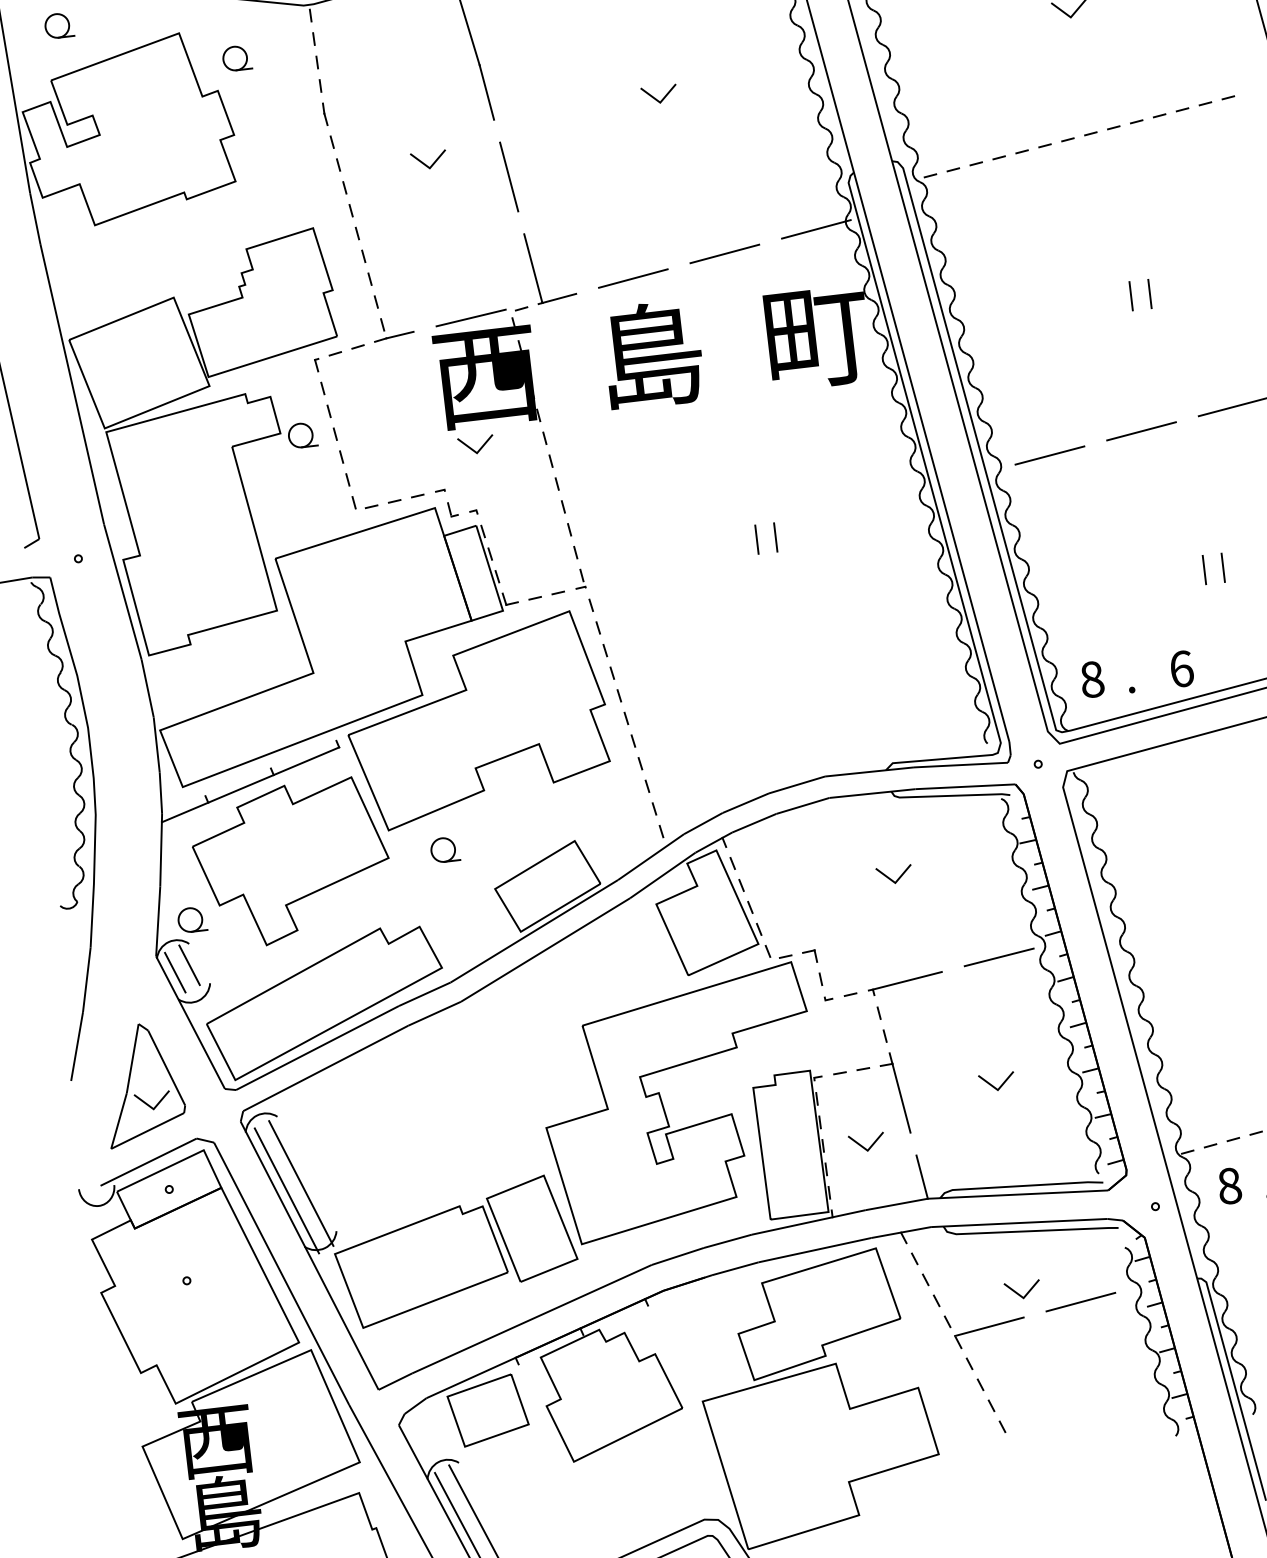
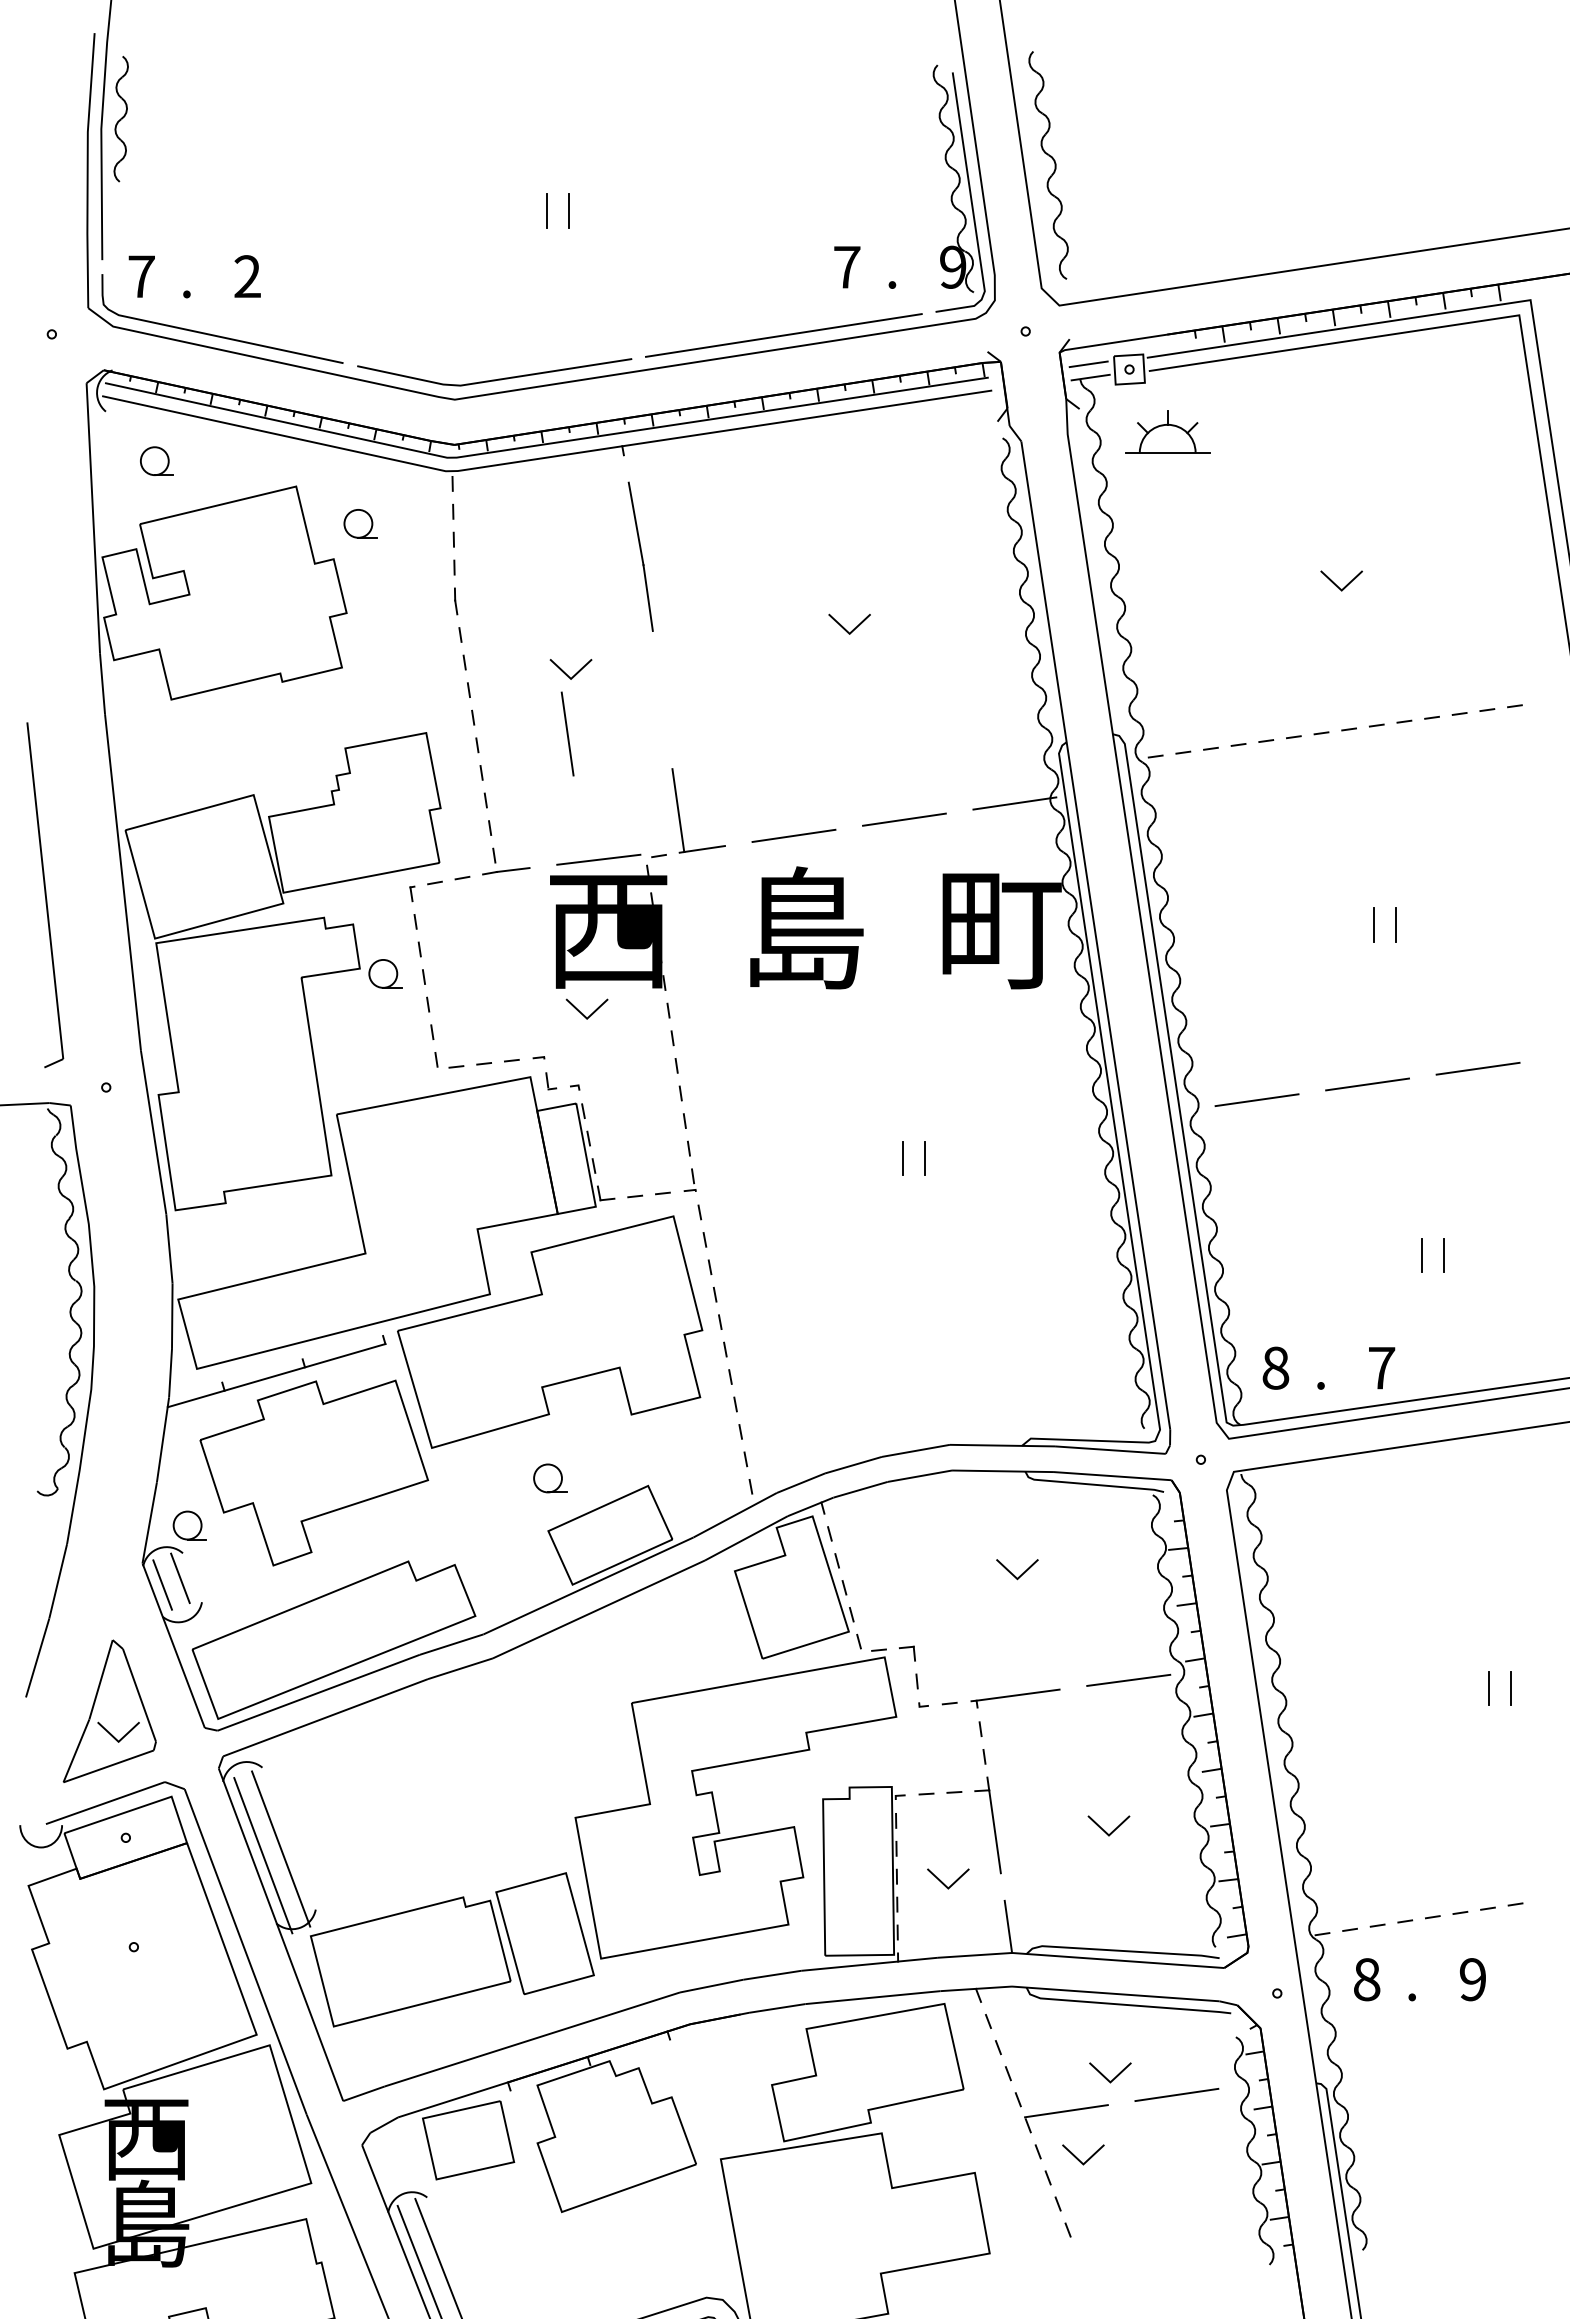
line: (508, 176) -> (567, 733), moved
text: (1182, 668) -> (1382, 1367), 6 -> 7
part: (445, 849) -> (550, 1478), moved
line: (1004, 1365) -> (1078, 2158), added

